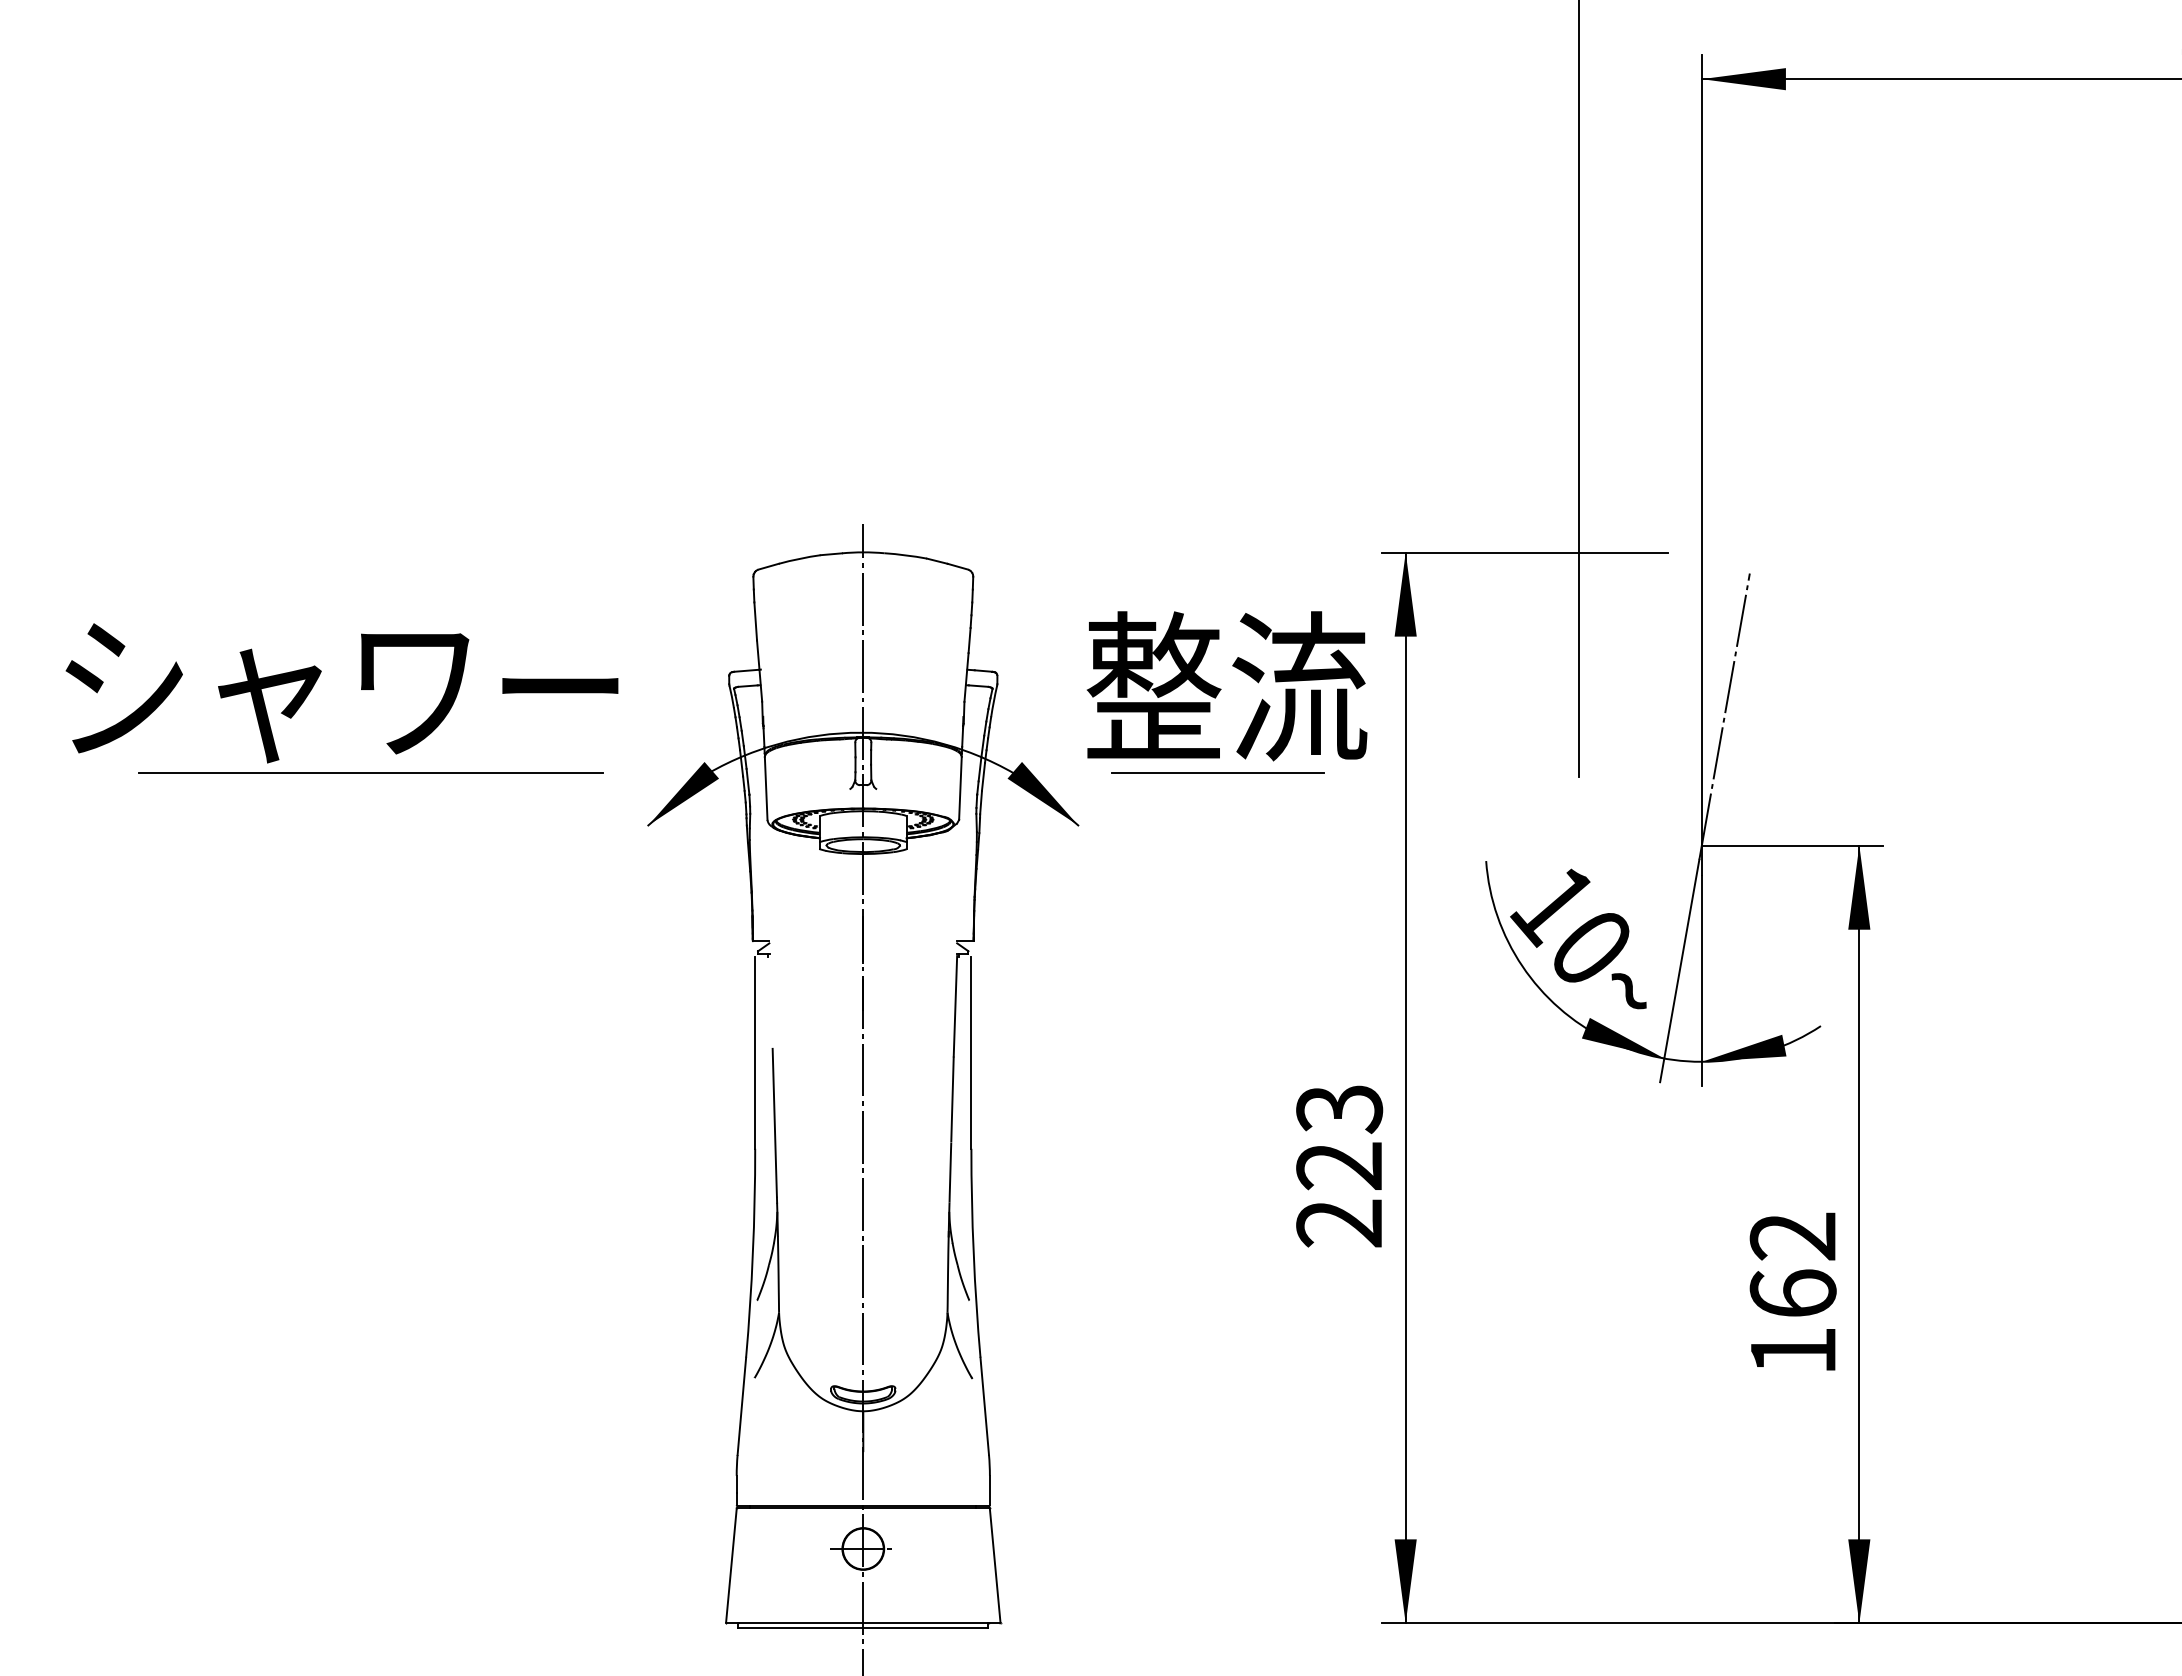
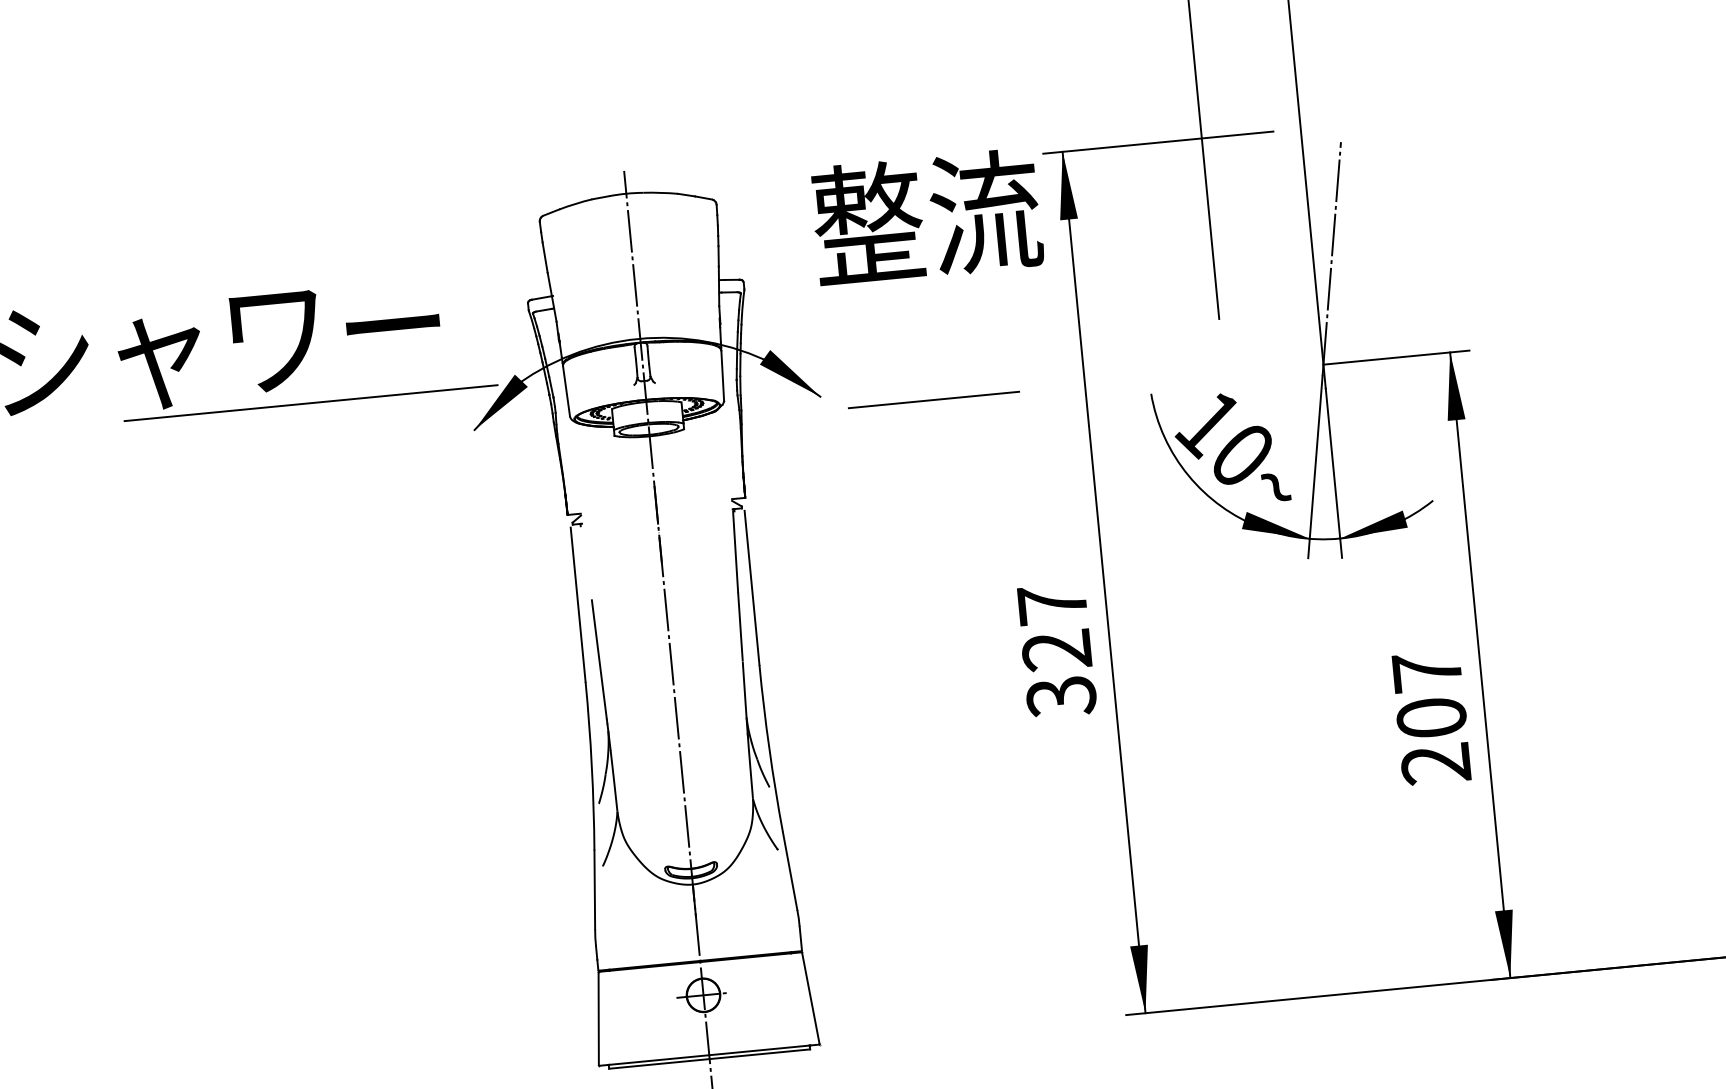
text: (1226, 686) -> (926, 217), moved
line: (370, 772) -> (310, 402), moved
line: (1217, 772) -> (933, 399), moved
text: (1339, 1166) -> (1056, 650), 223 -> 327
text: (1792, 1293) -> (1431, 717), 162 -> 207

